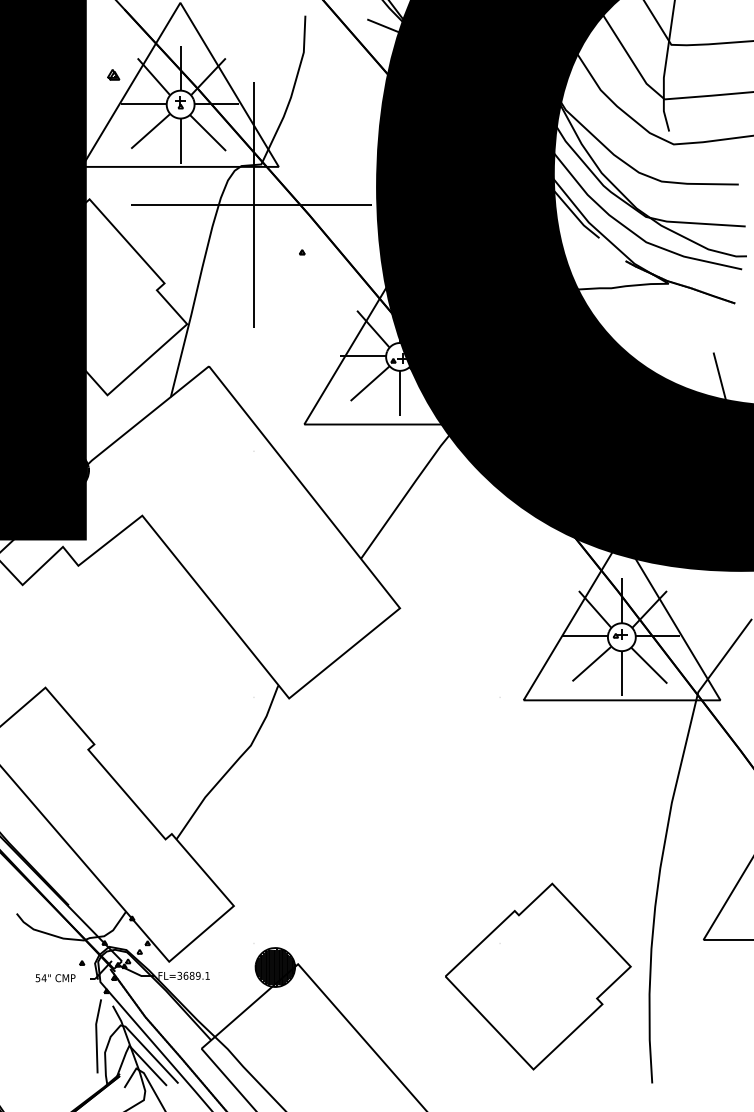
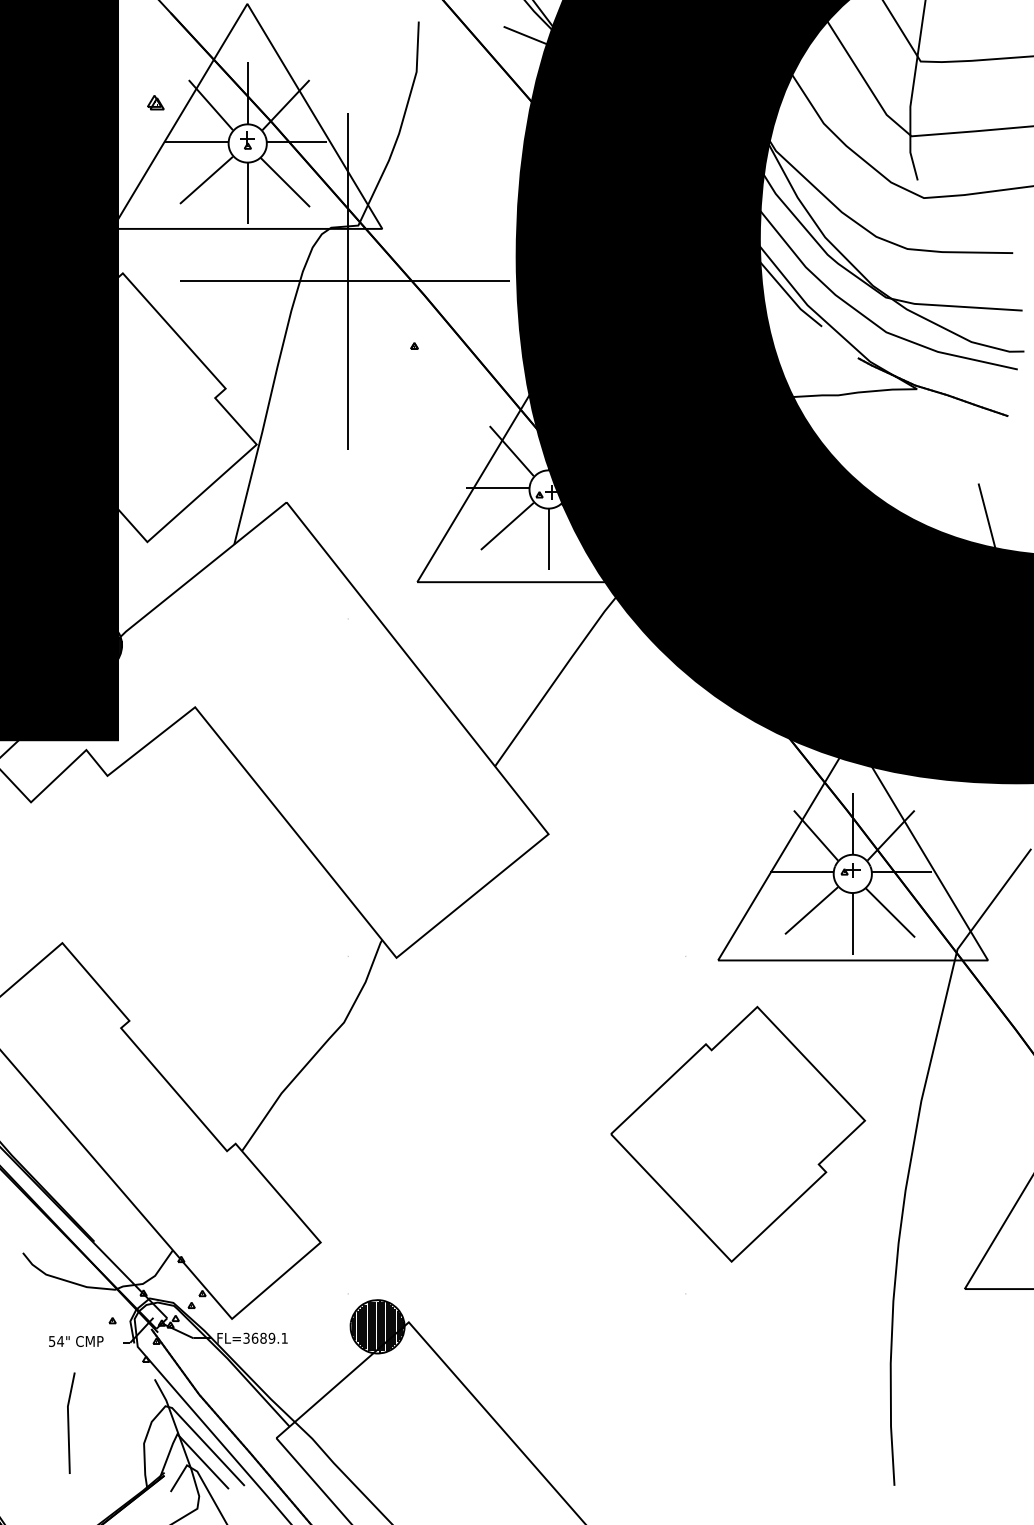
part: (538, 976) -> (738, 1133), moved
line: (97, 1035) -> (69, 1422), moved

